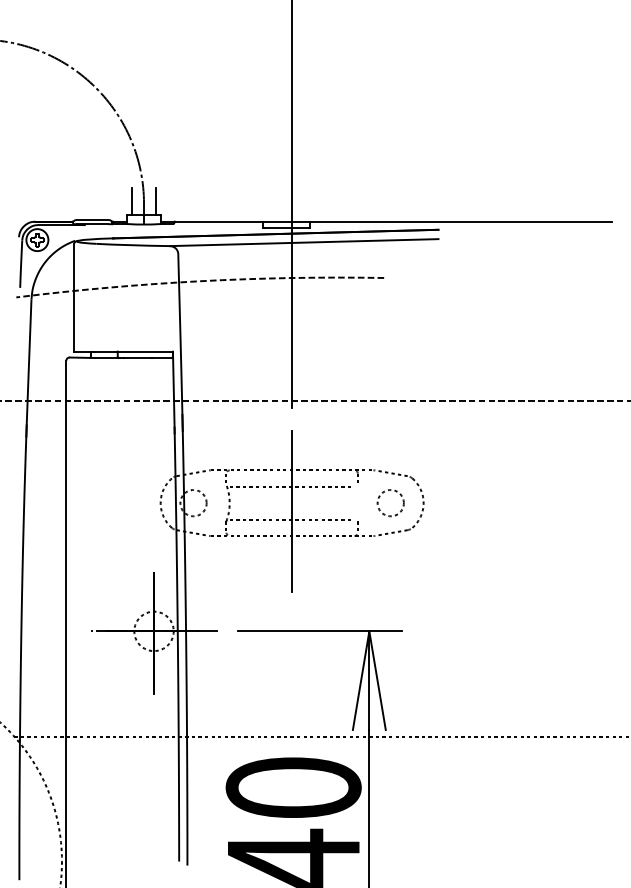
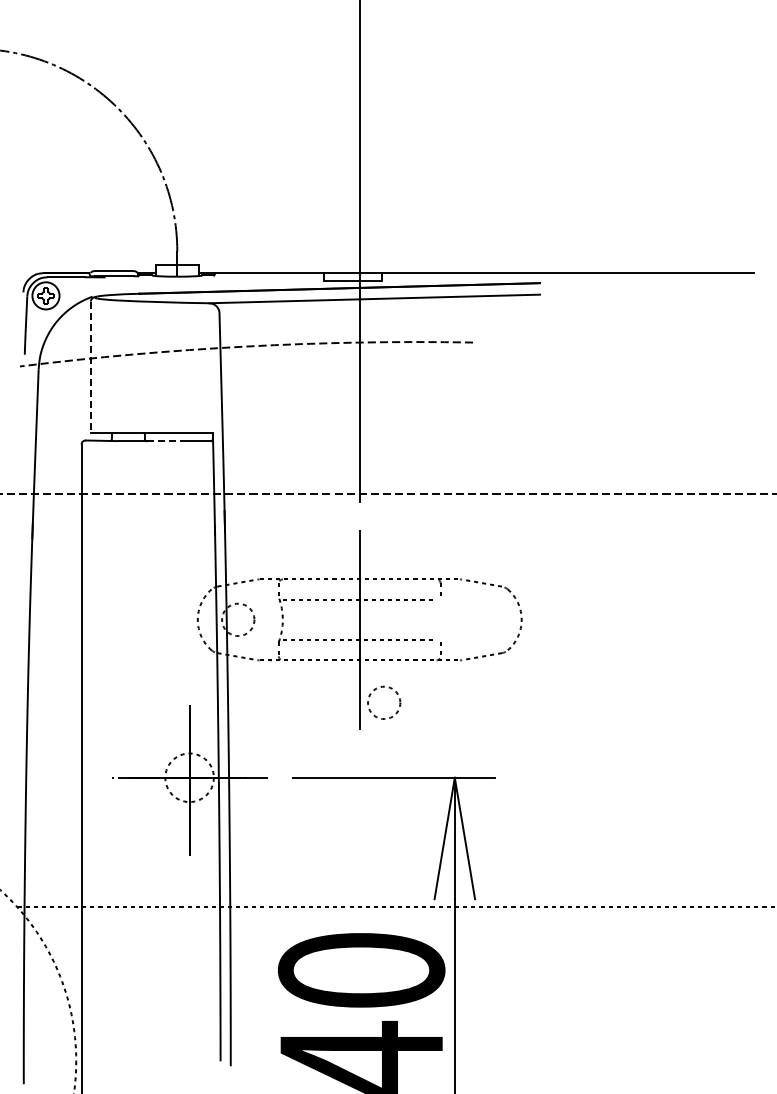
line: (132, 201) -> (162, 248), removed
line: (156, 201) -> (192, 248), removed
line: (73, 298) -> (90, 367), solid -> dashed
line: (137, 358) -> (169, 441), solid -> dashed
circle: (391, 502) -> (384, 702), moved

